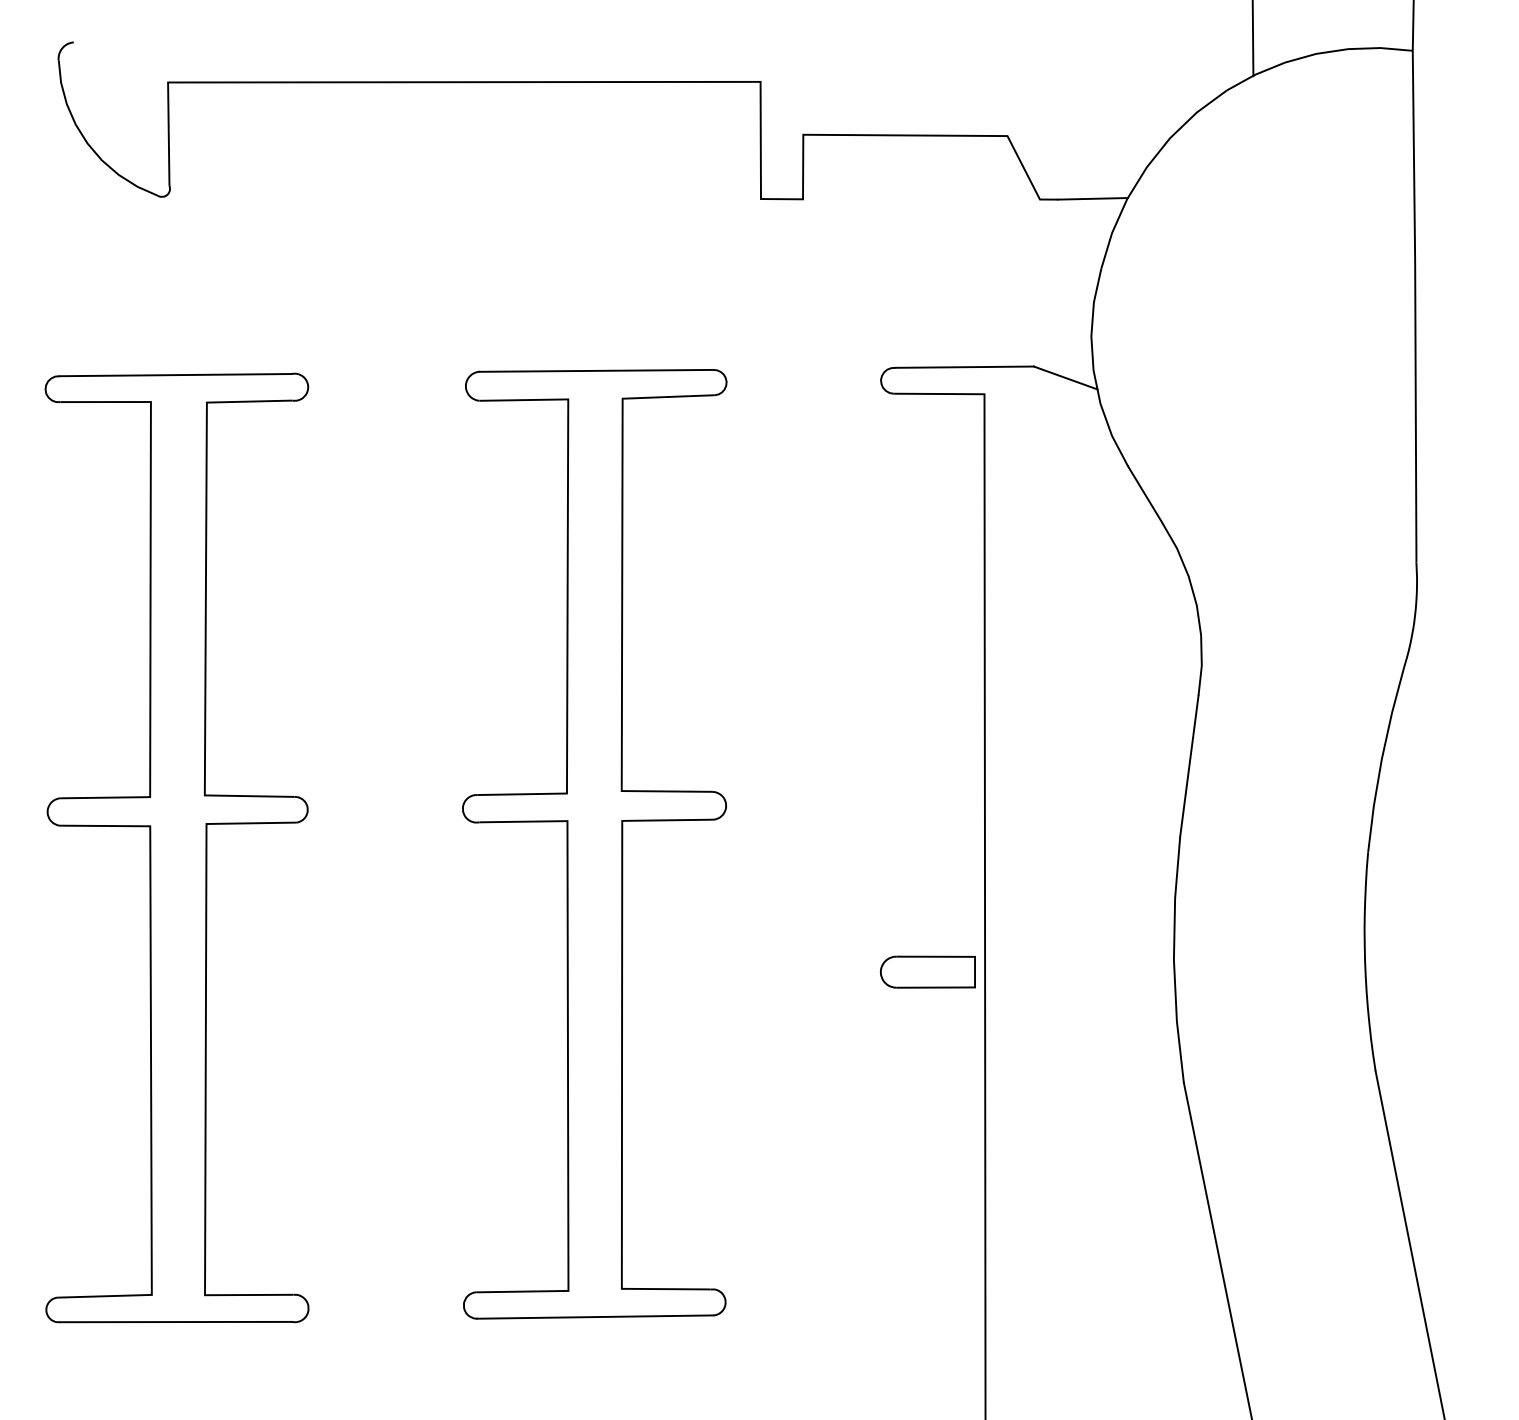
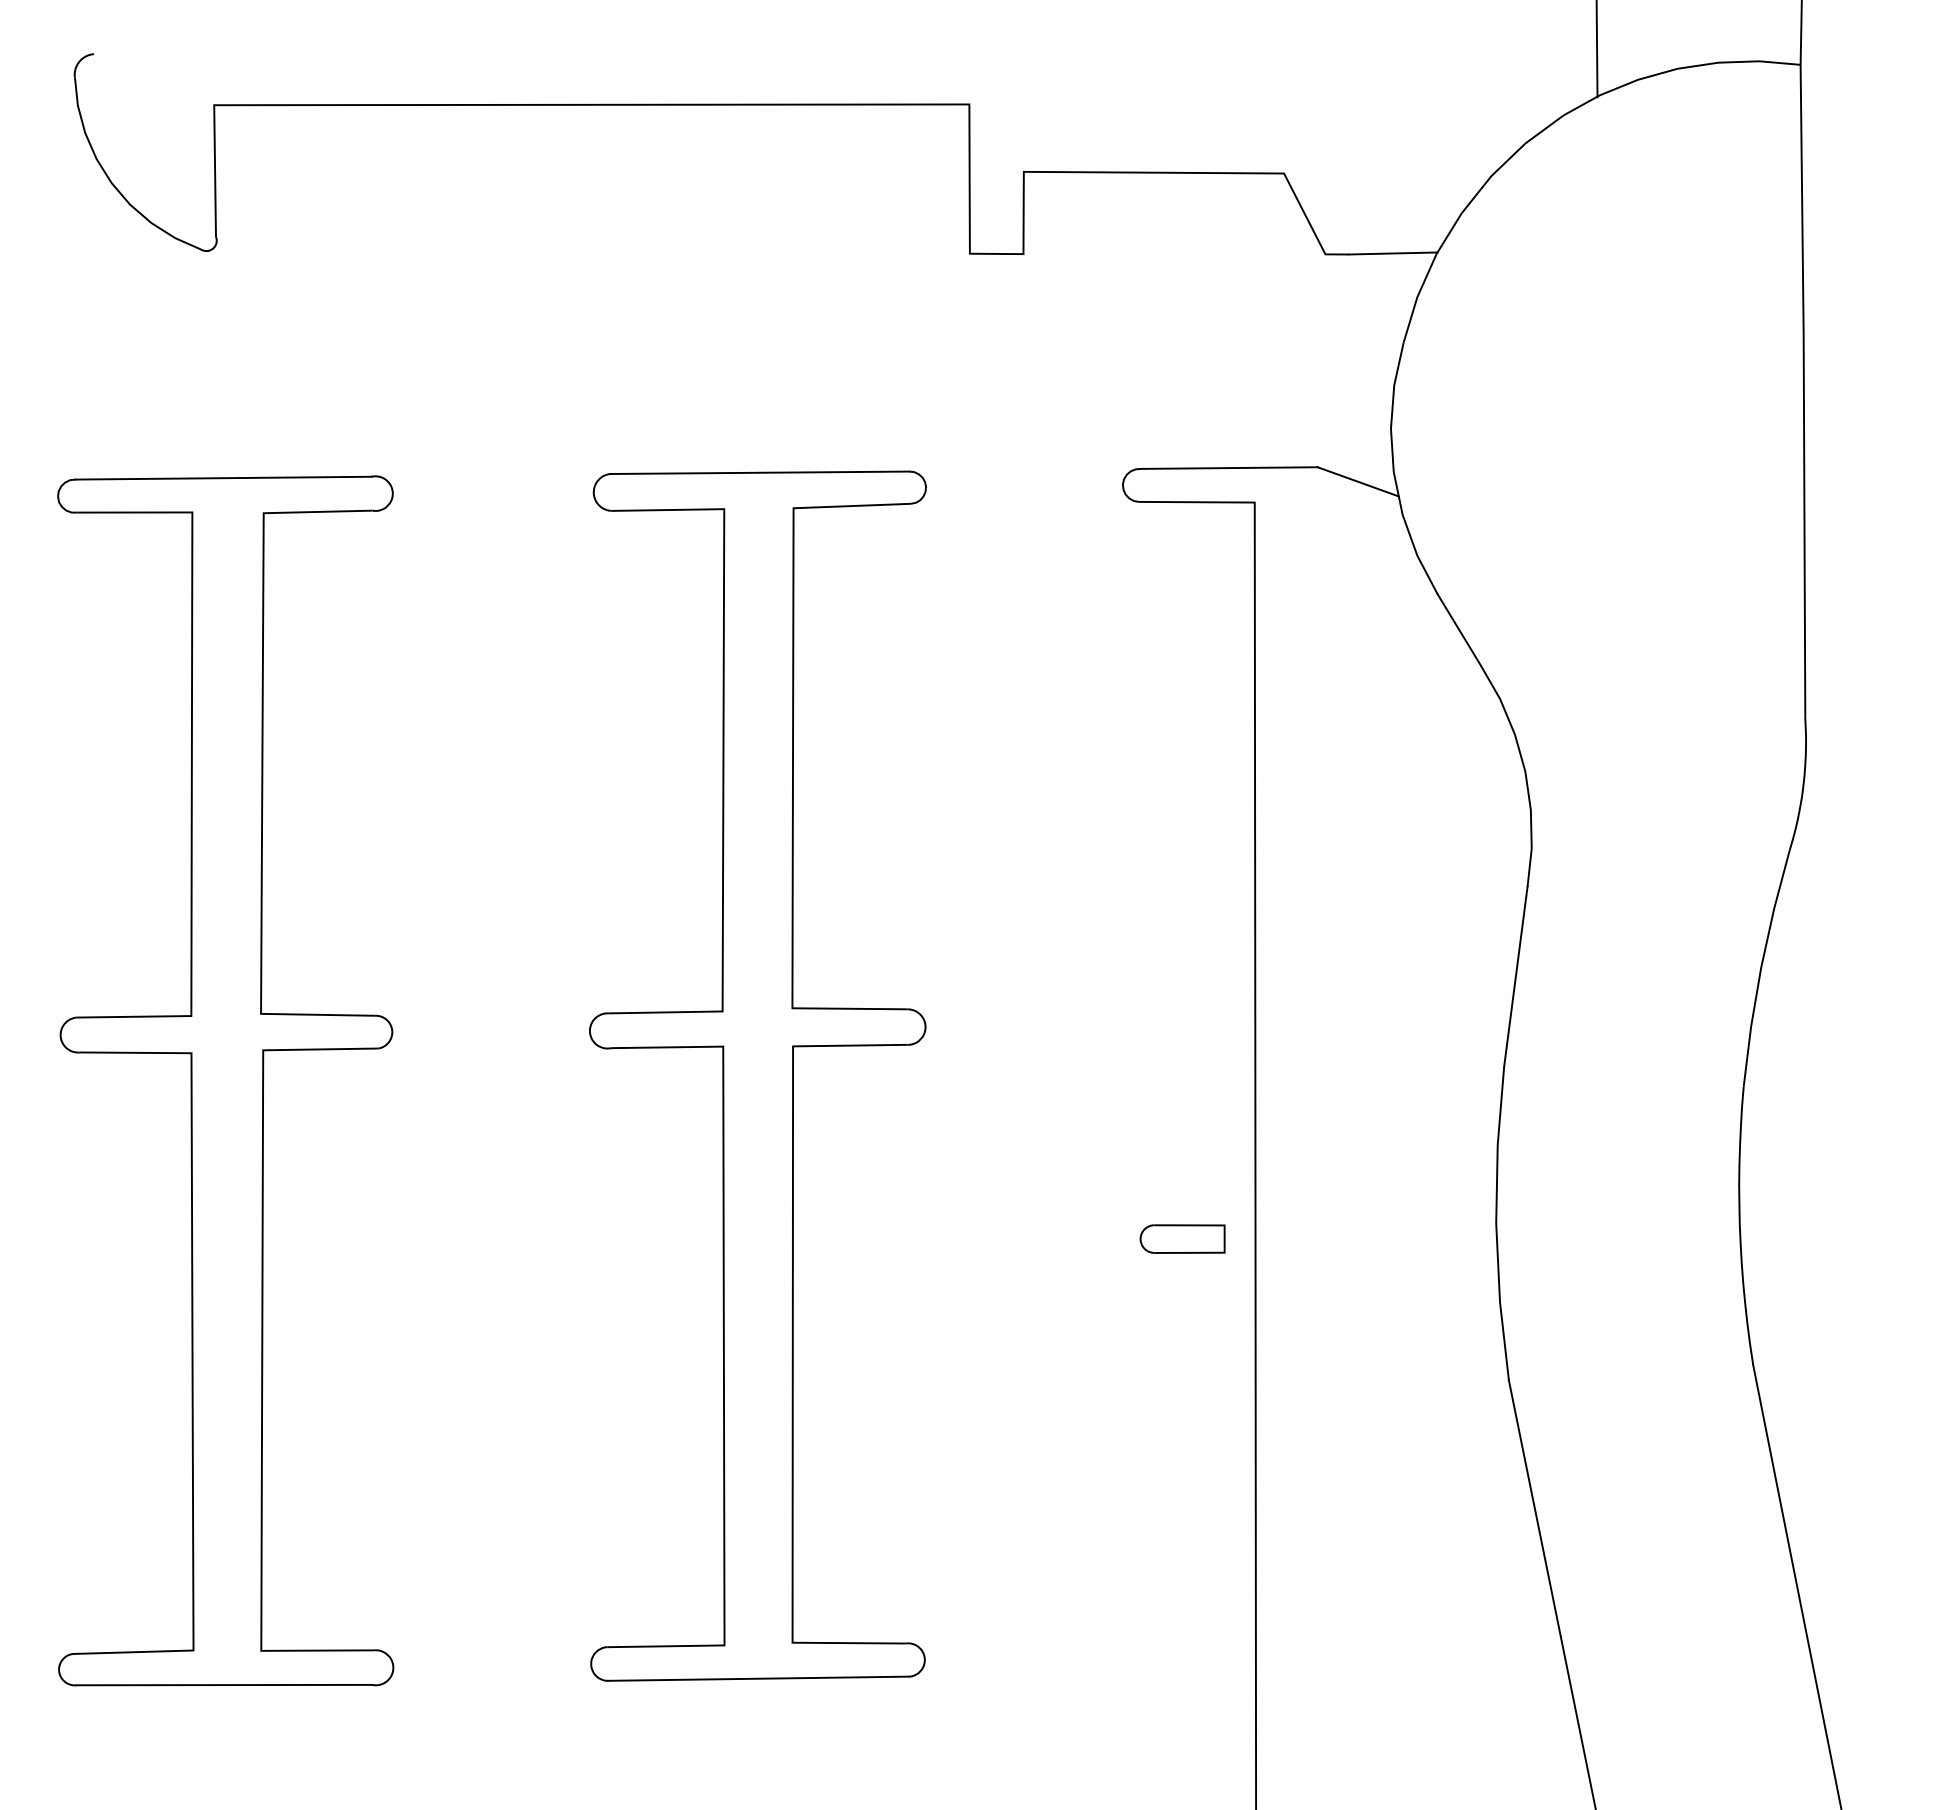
part: (927, 971) -> (1182, 1238), size x0.7

